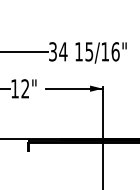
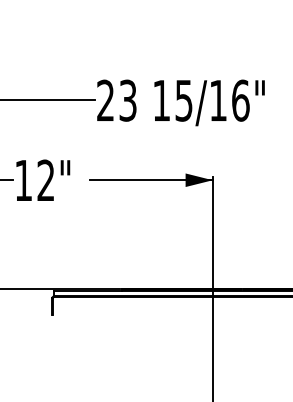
text: (58, 51) -> (117, 99), 34 -> 23

